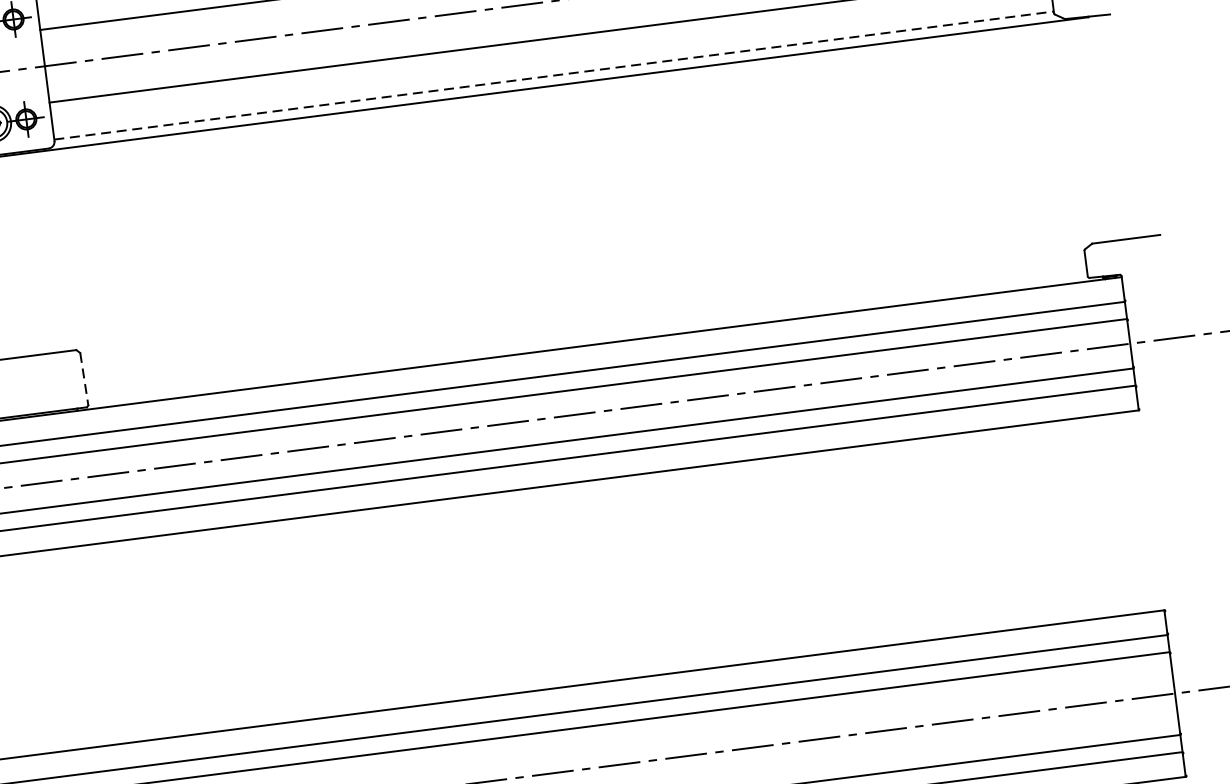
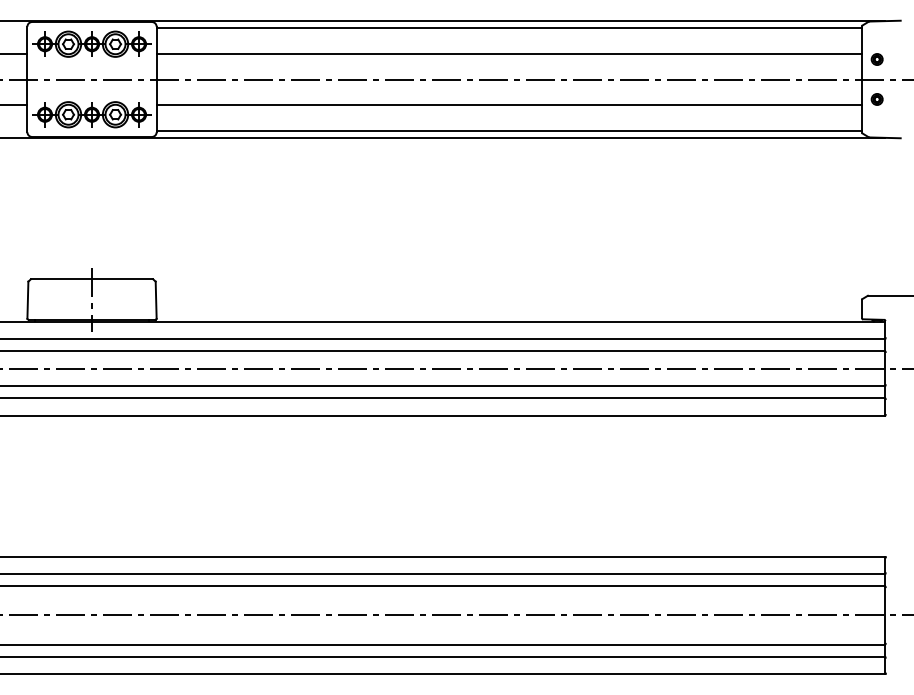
line: (554, 75) -> (509, 131), dashed -> solid
line: (84, 379) -> (156, 300), dashed -> solid

